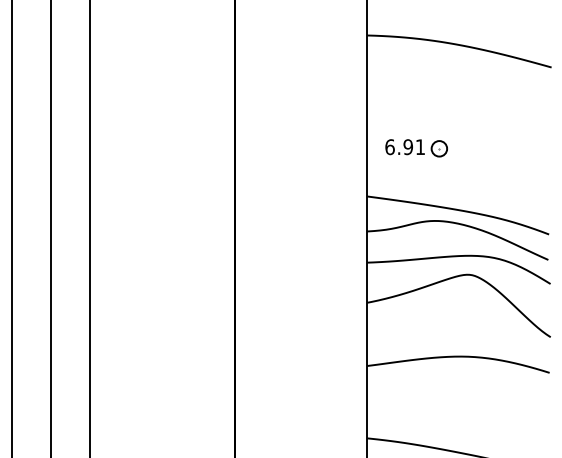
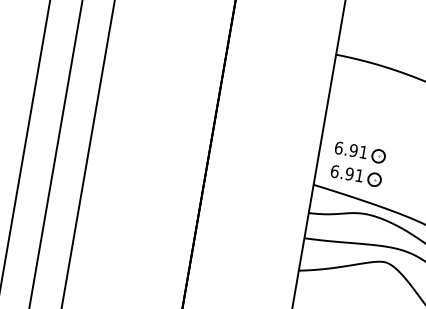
part: (416, 177) -> (356, 176), added

